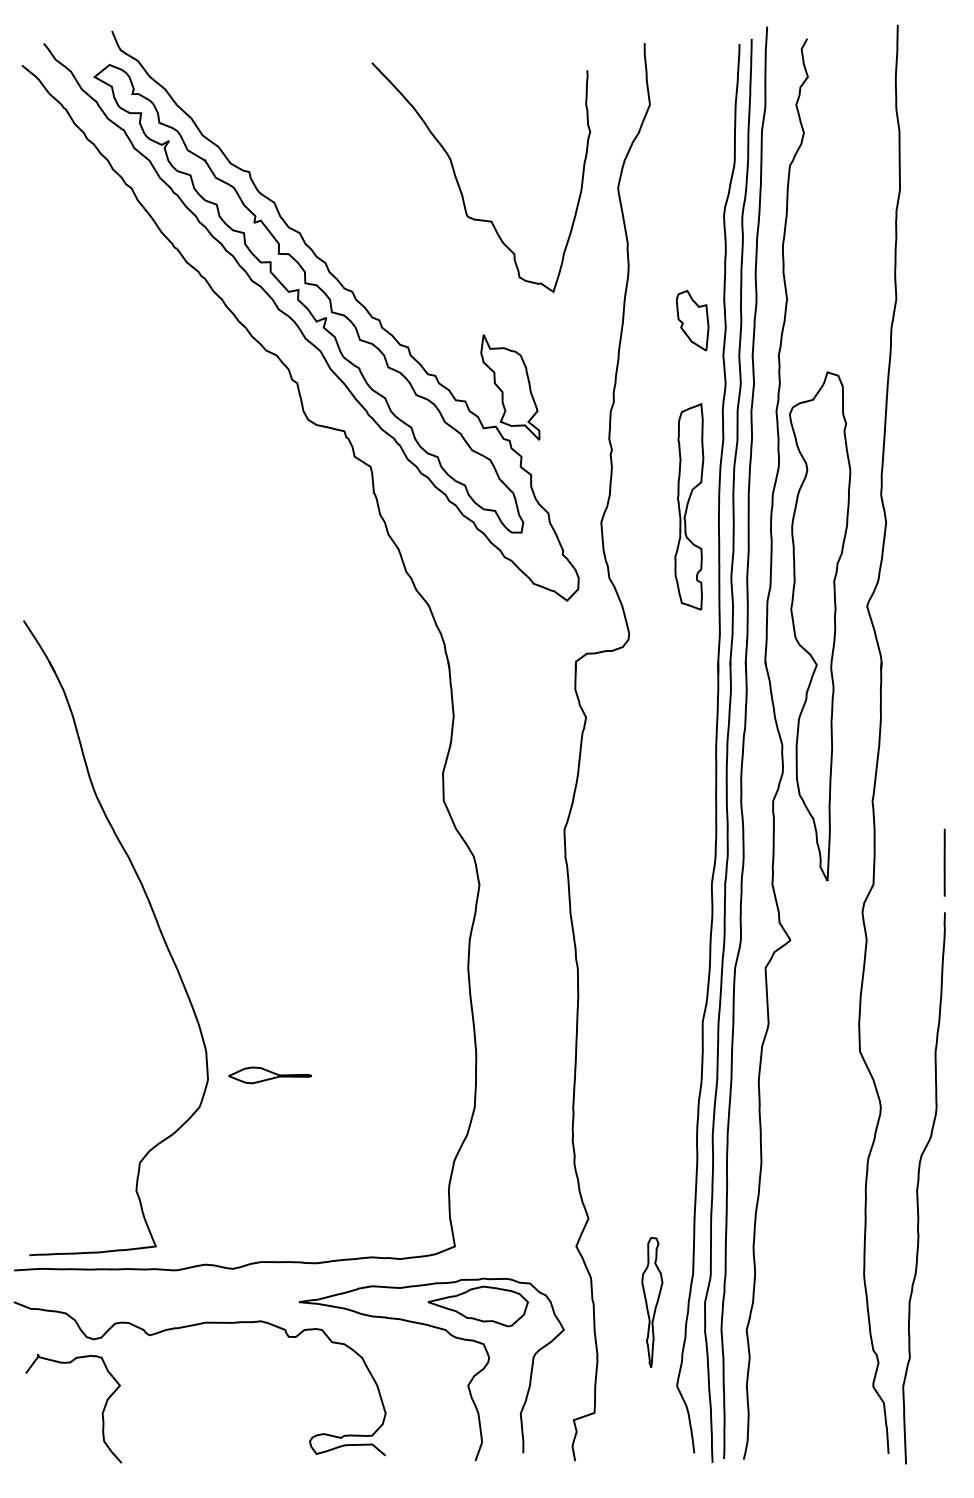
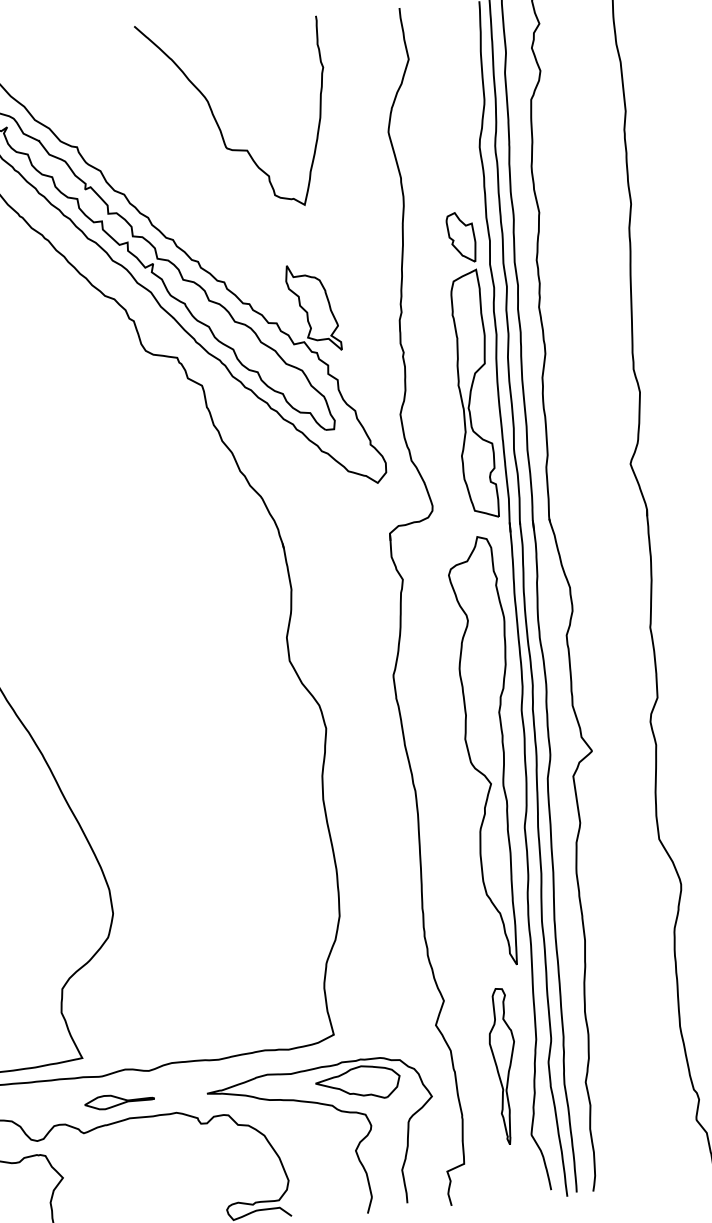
curve: (459, 184) -> (217, 121), moved
part: (689, 506) -> (473, 394), size x1.43
part: (820, 626) -> (491, 751), moved
part: (270, 1075) -> (119, 1101), moved
part: (652, 1302) -> (504, 1066), size x1.43

